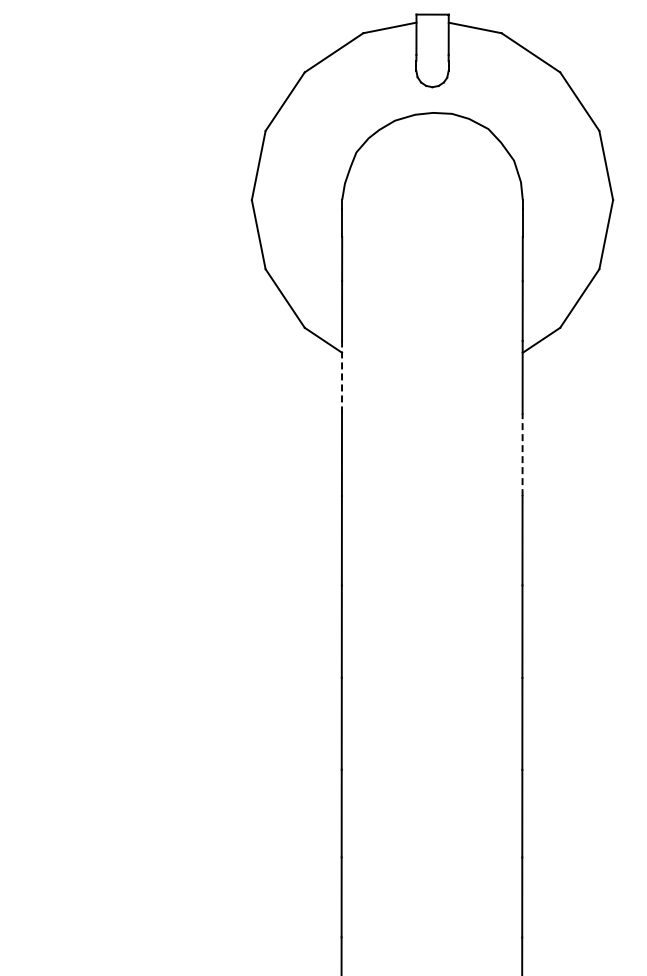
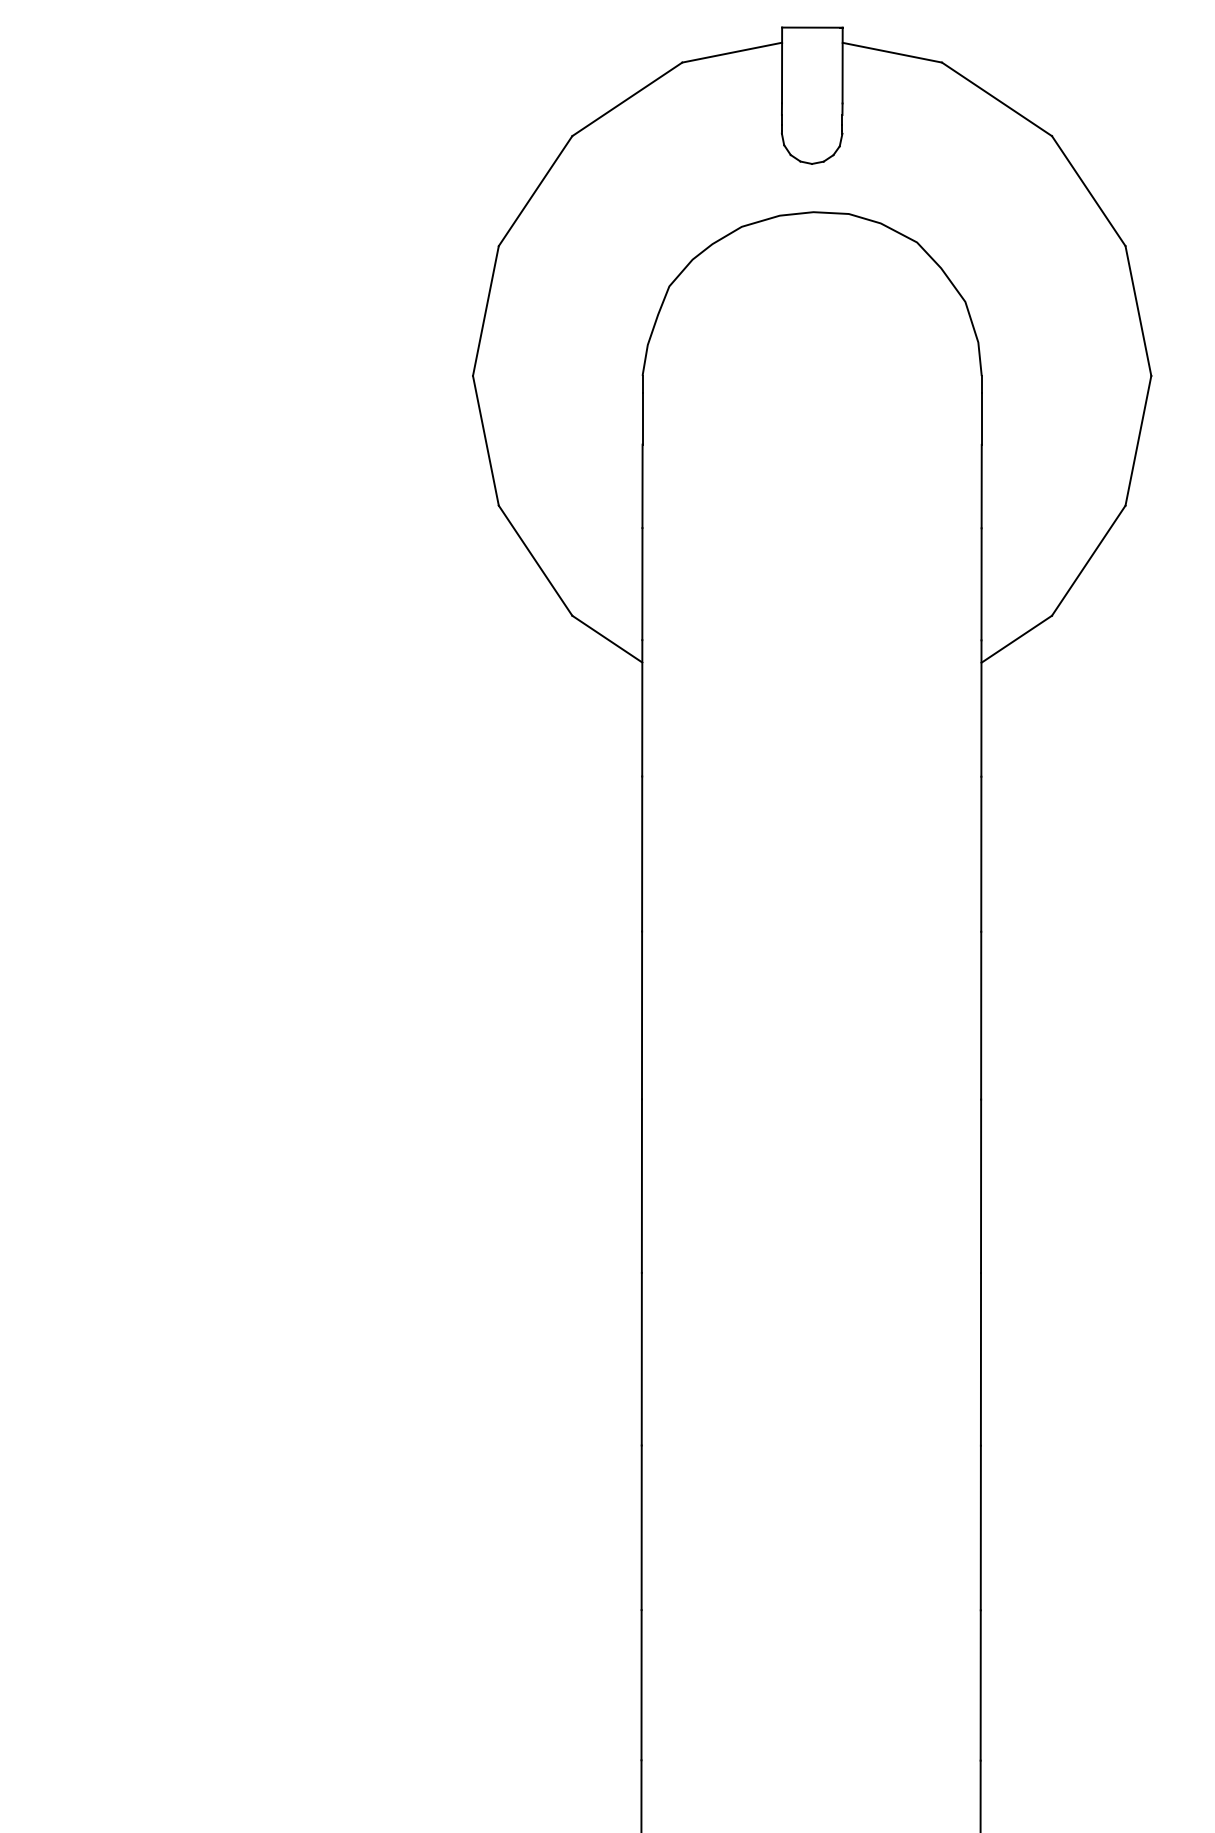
line: (342, 376) -> (643, 707), dashed -> solid
line: (522, 454) -> (981, 853), dashed -> solid

